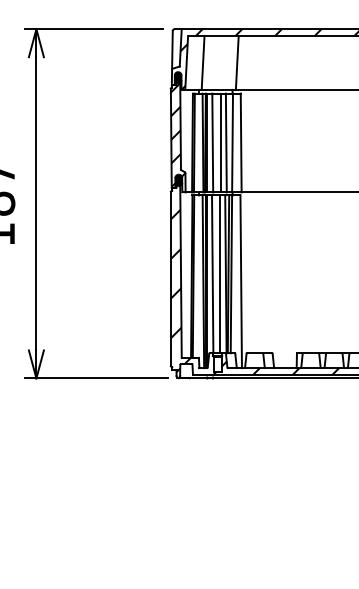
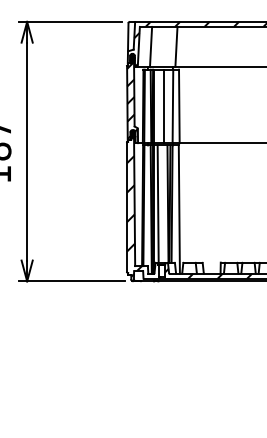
line: (212, 142) -> (158, 106), removed
line: (225, 142) -> (167, 106), removed
line: (219, 274) -> (163, 204), removed

